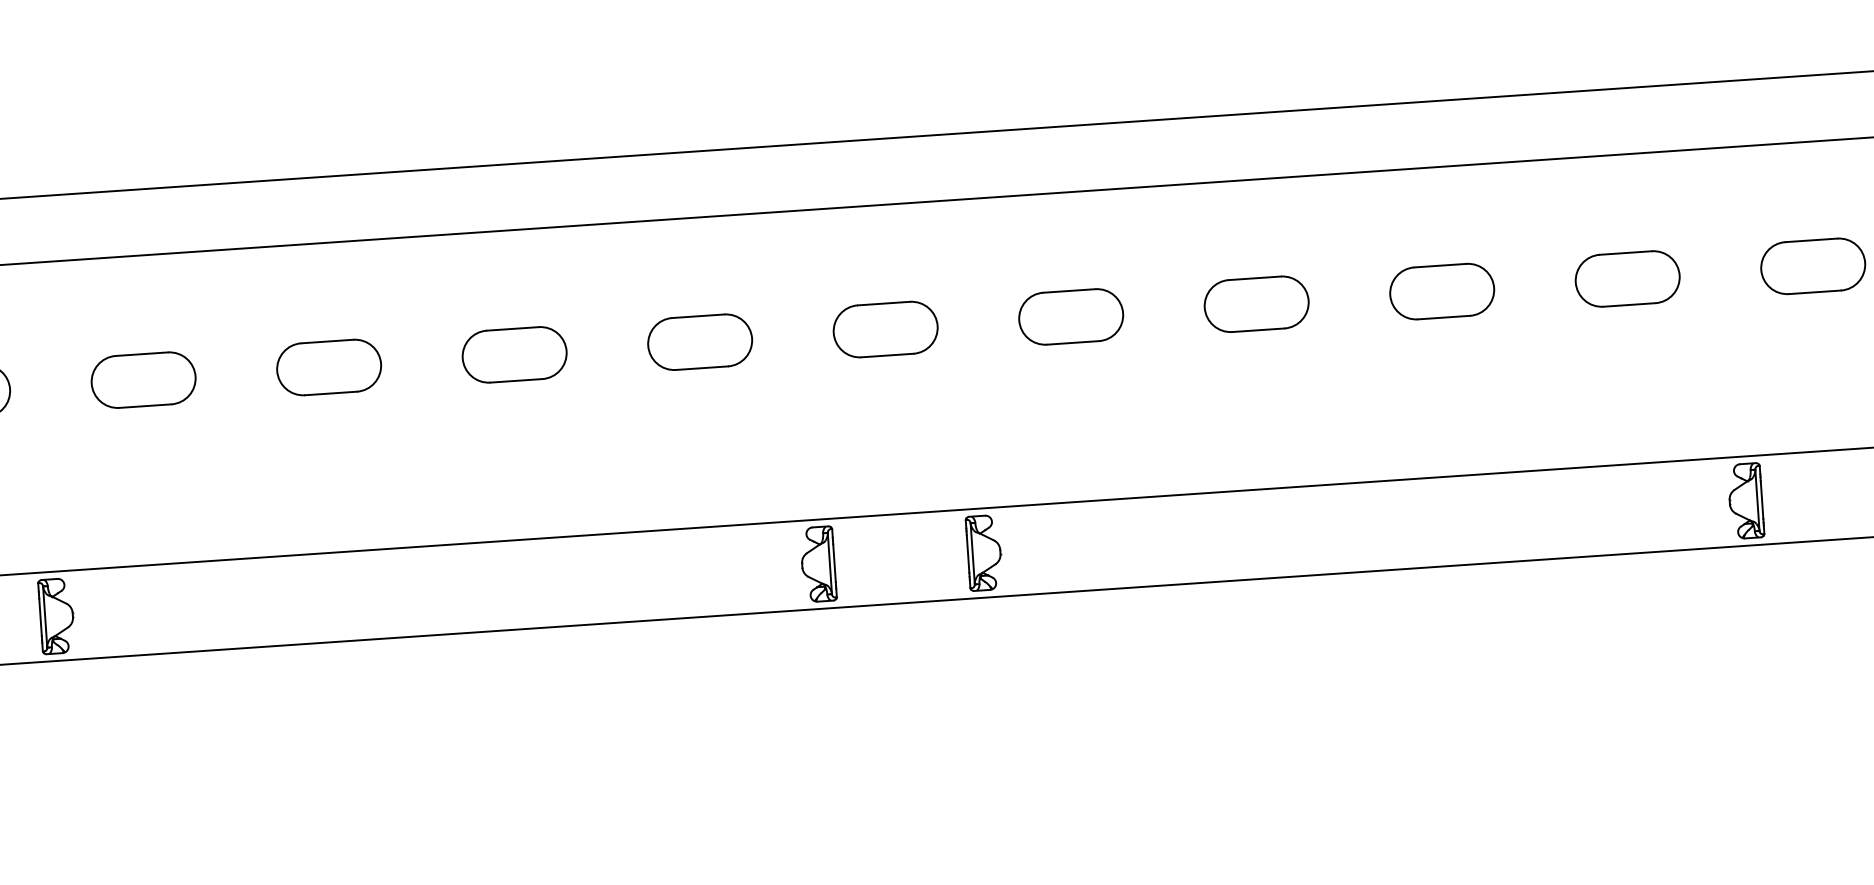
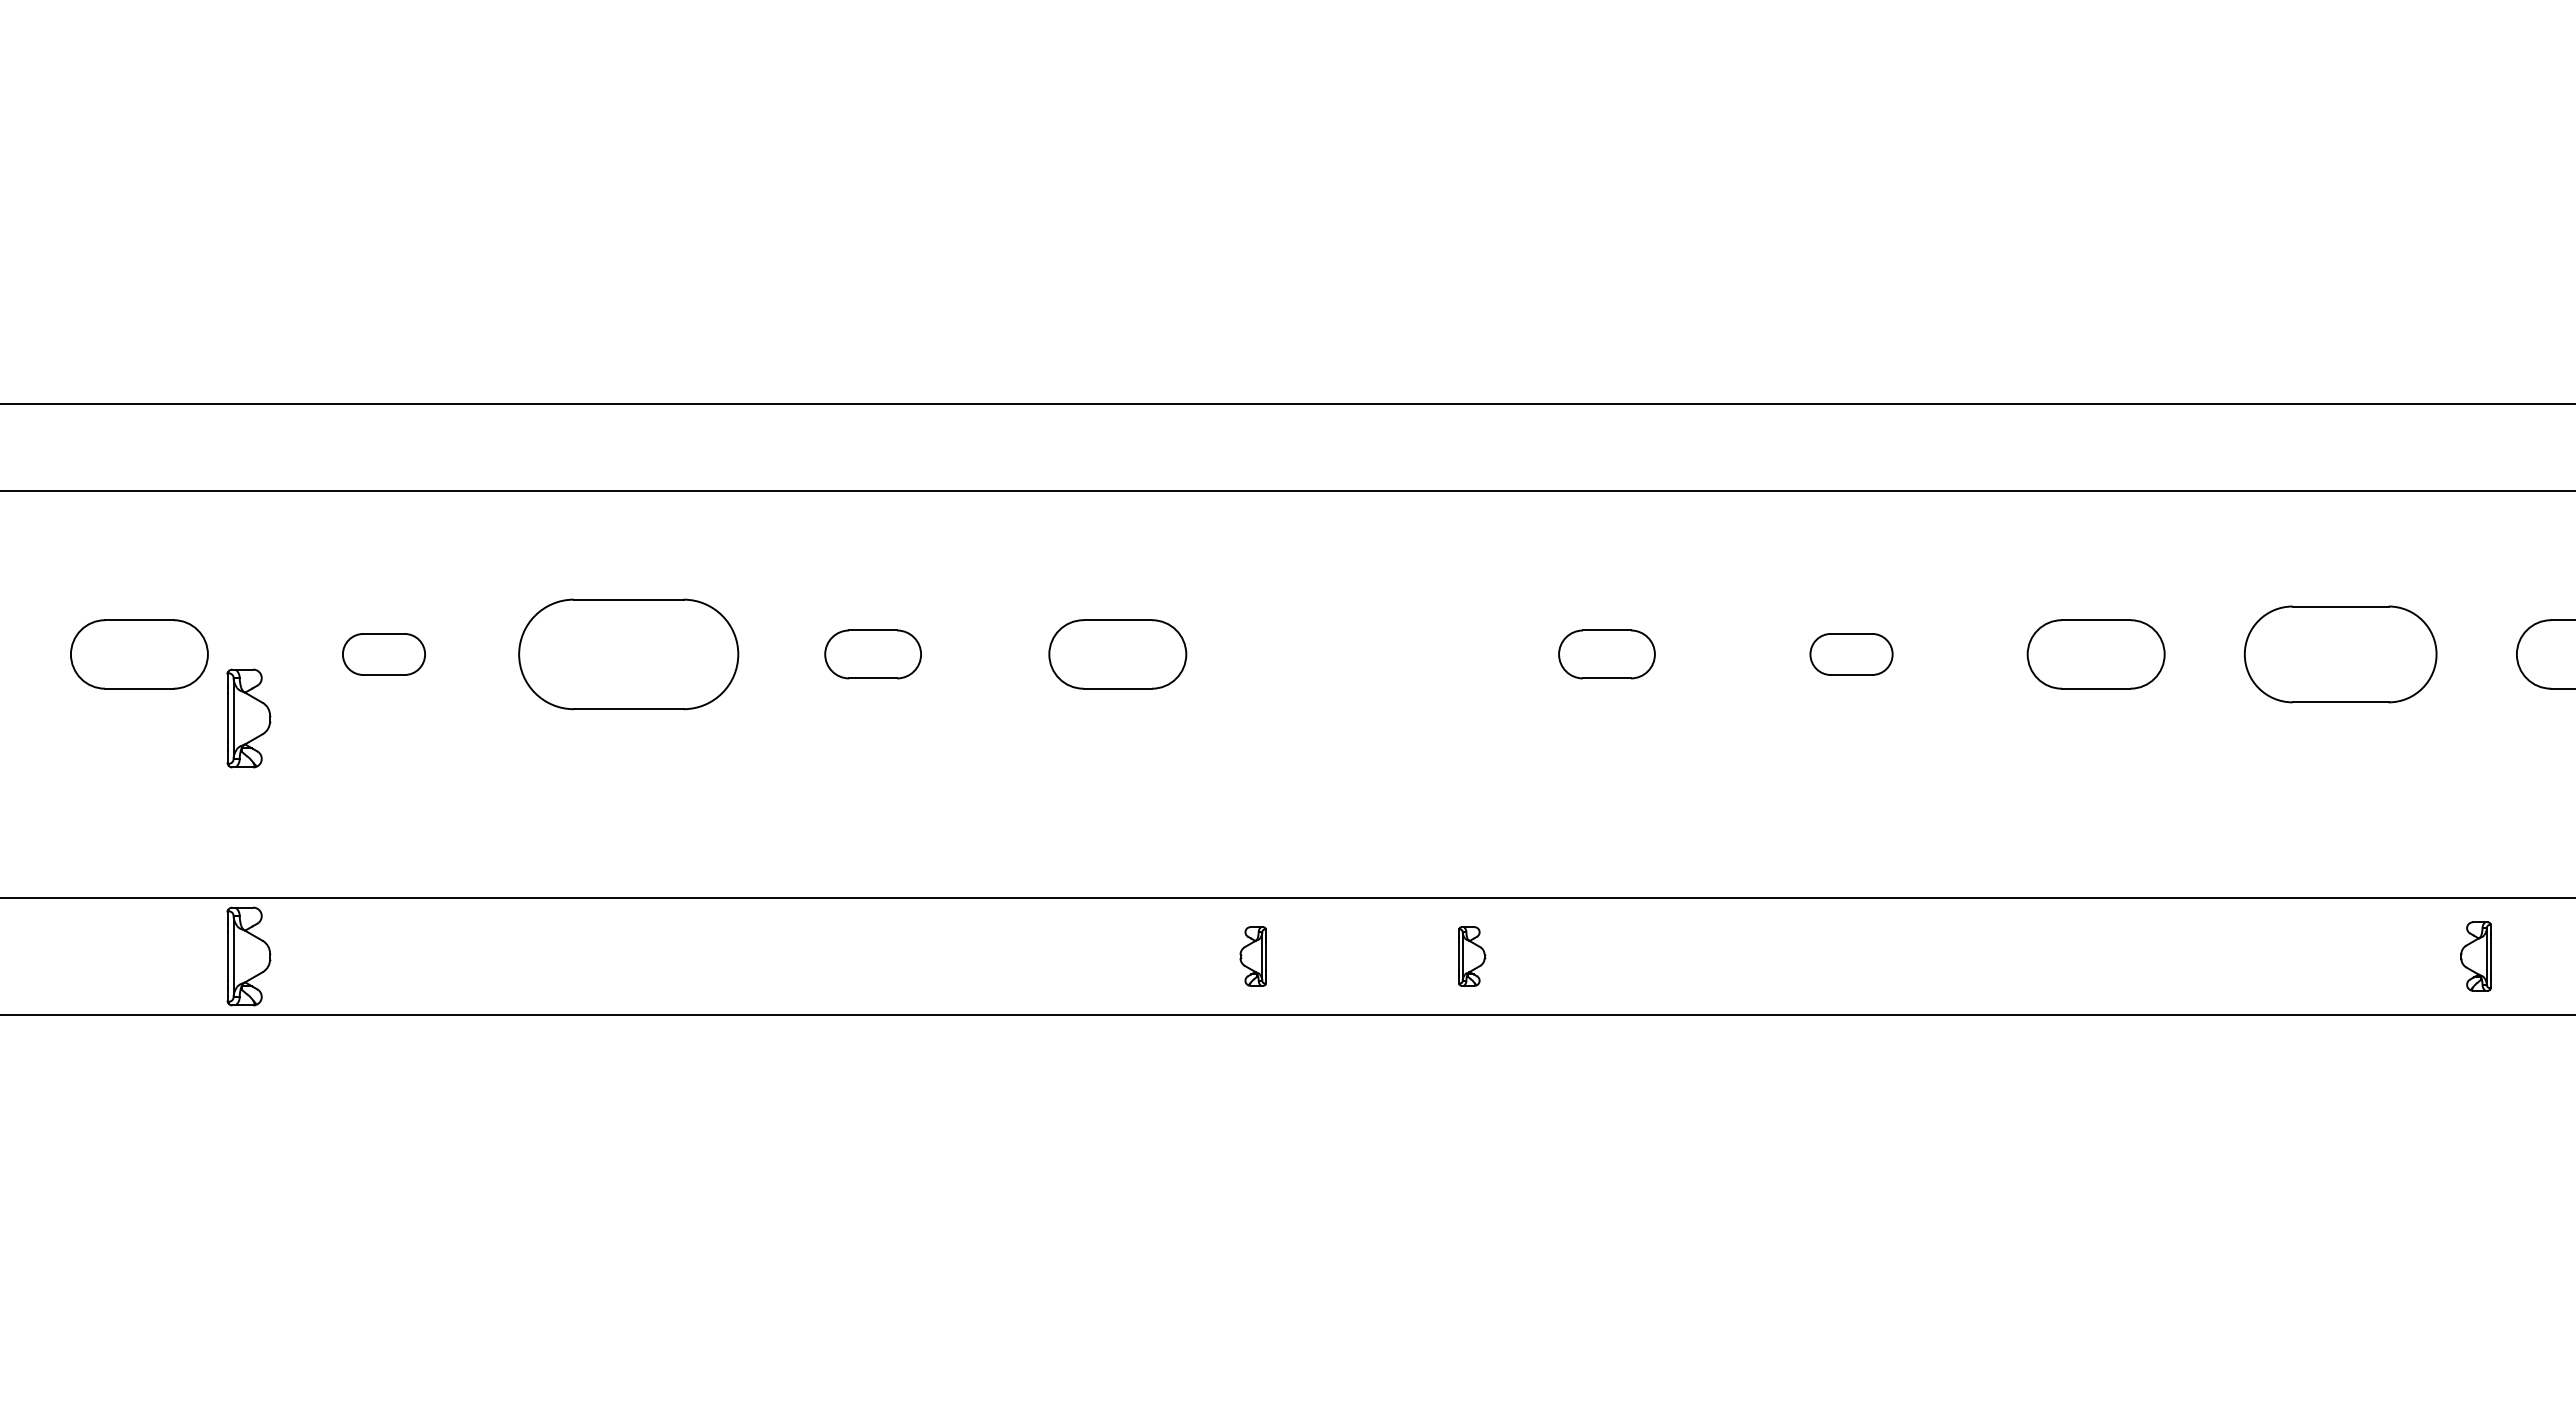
part: (1627, 279) -> (2340, 654), size x1.4
part: (1256, 304) -> (1851, 654), size x0.6
part: (1070, 316) -> (1606, 654), size x0.7
part: (885, 329) -> (1362, 654), removed
part: (514, 354) -> (872, 654), size x0.7
part: (329, 367) -> (628, 654), size x1.6
part: (143, 380) -> (383, 654), size x0.6
part: (44, 435) -> (248, 718), added
part: (1746, 501) -> (2476, 956), size x0.7
part: (984, 553) -> (1471, 956), size x0.6
part: (818, 564) -> (1253, 956), size x0.6

